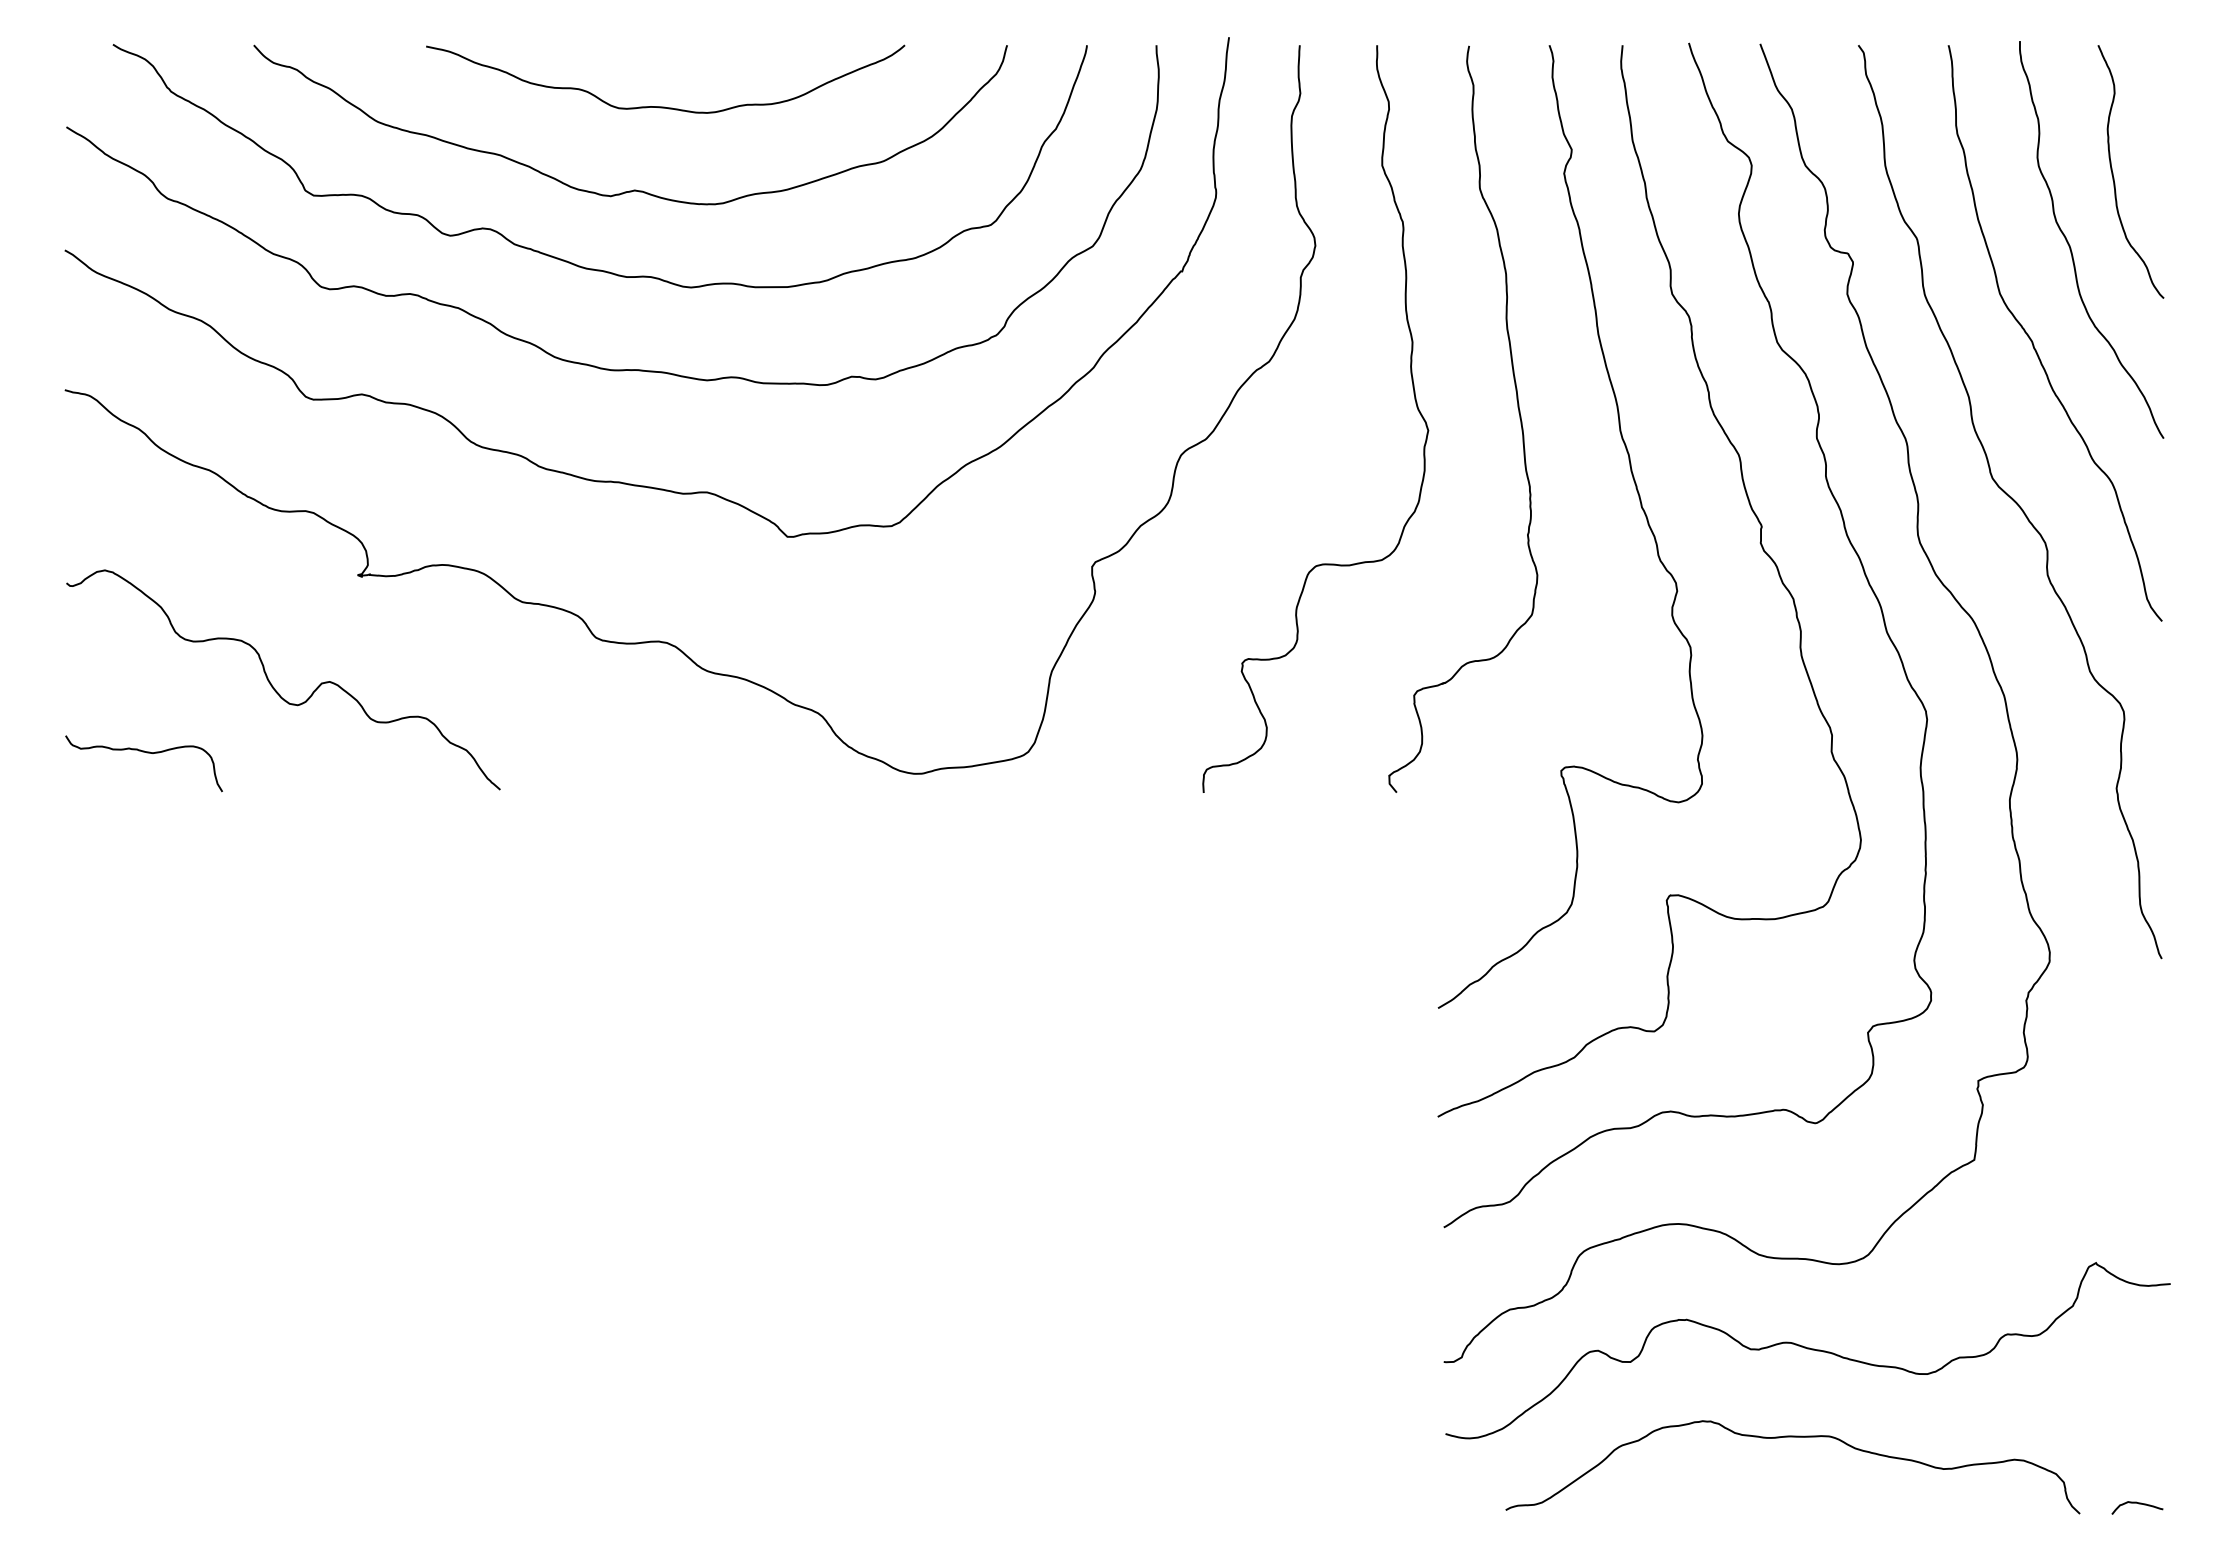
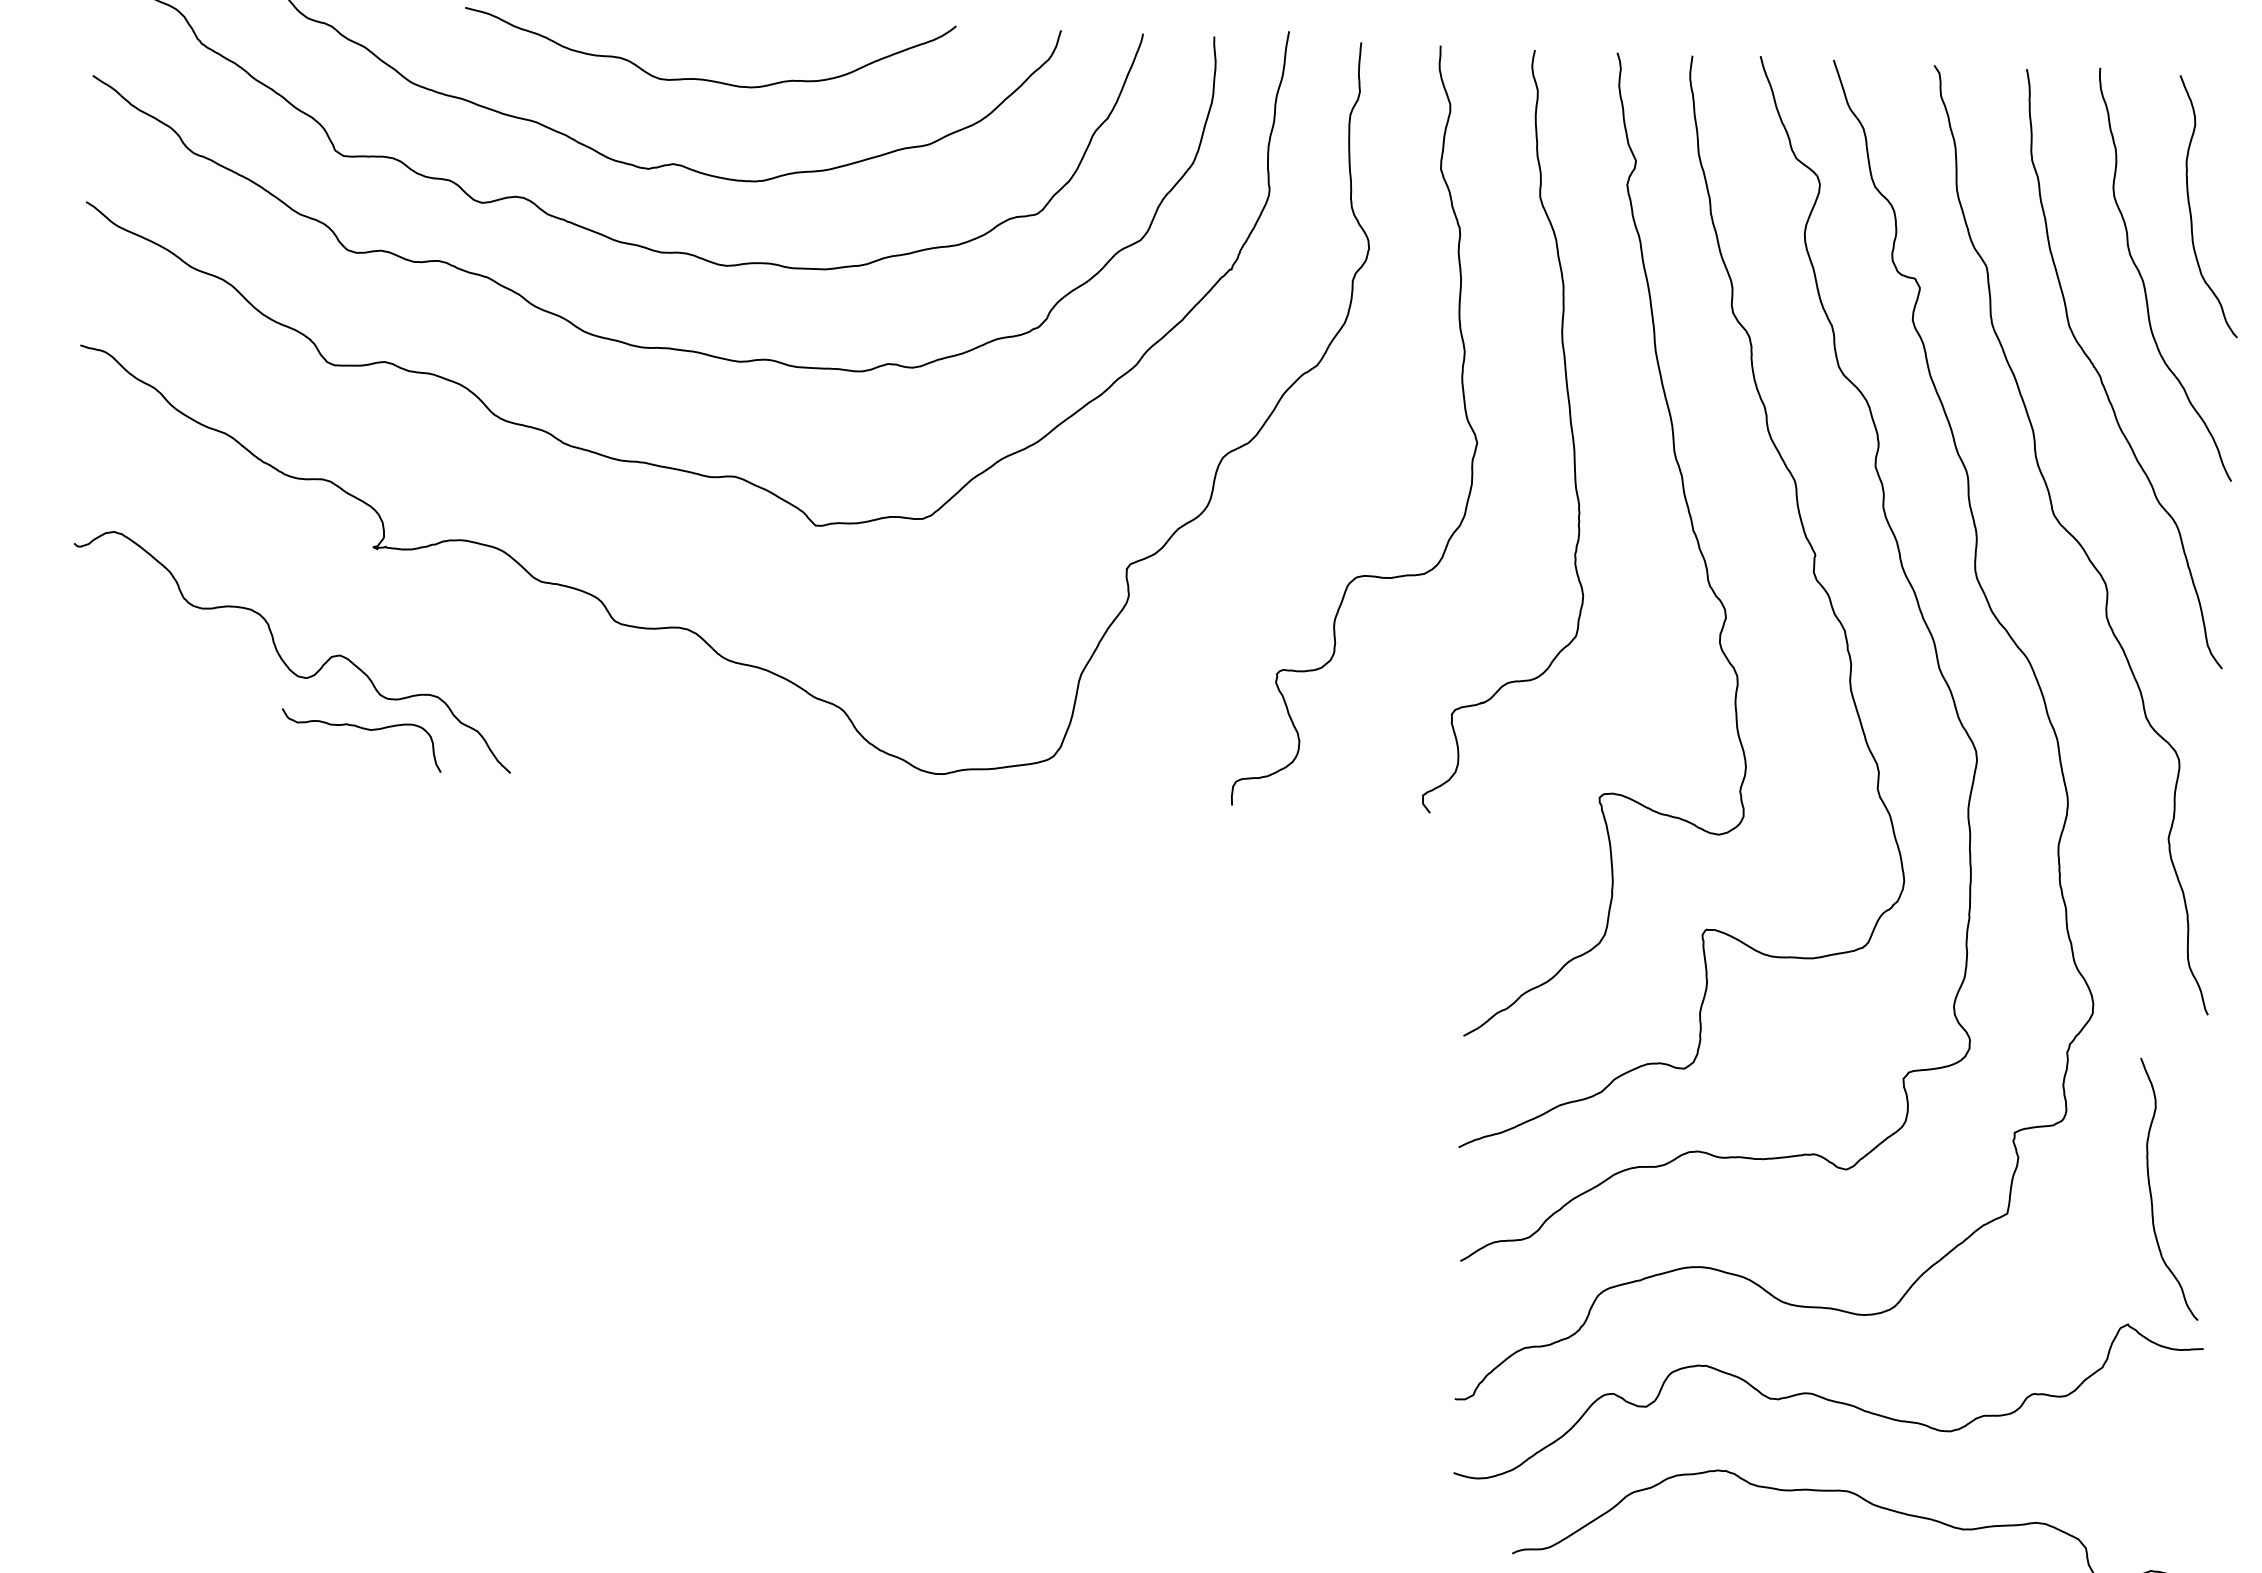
curve: (146, 753) -> (364, 730), moved
curve: (2113, 1130) -> (2151, 1189), added

